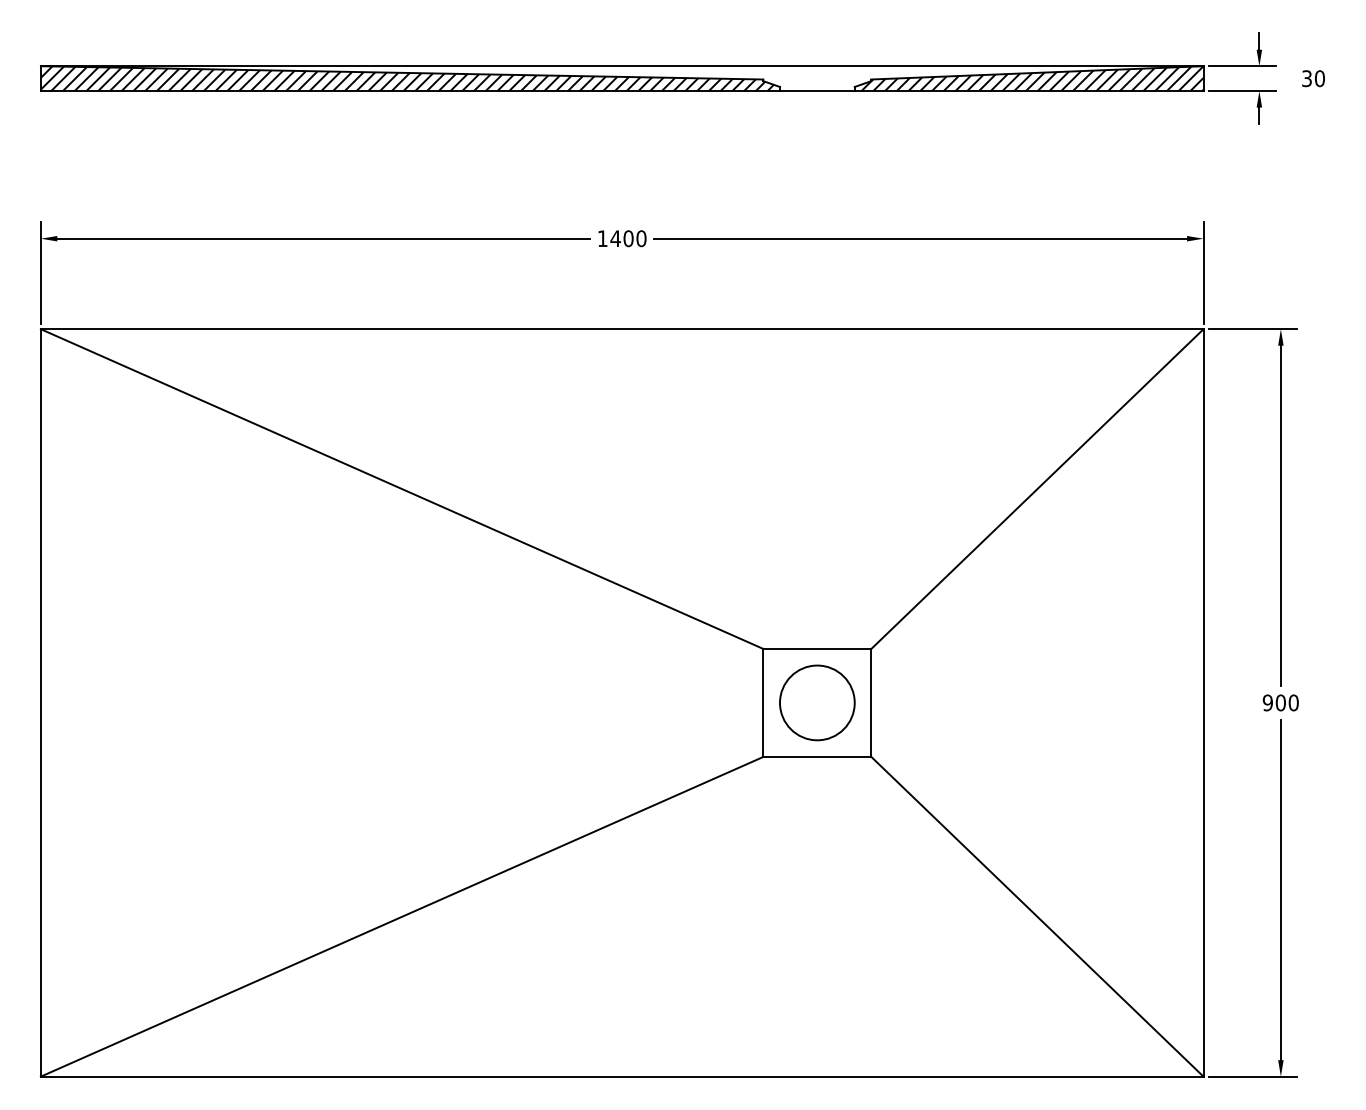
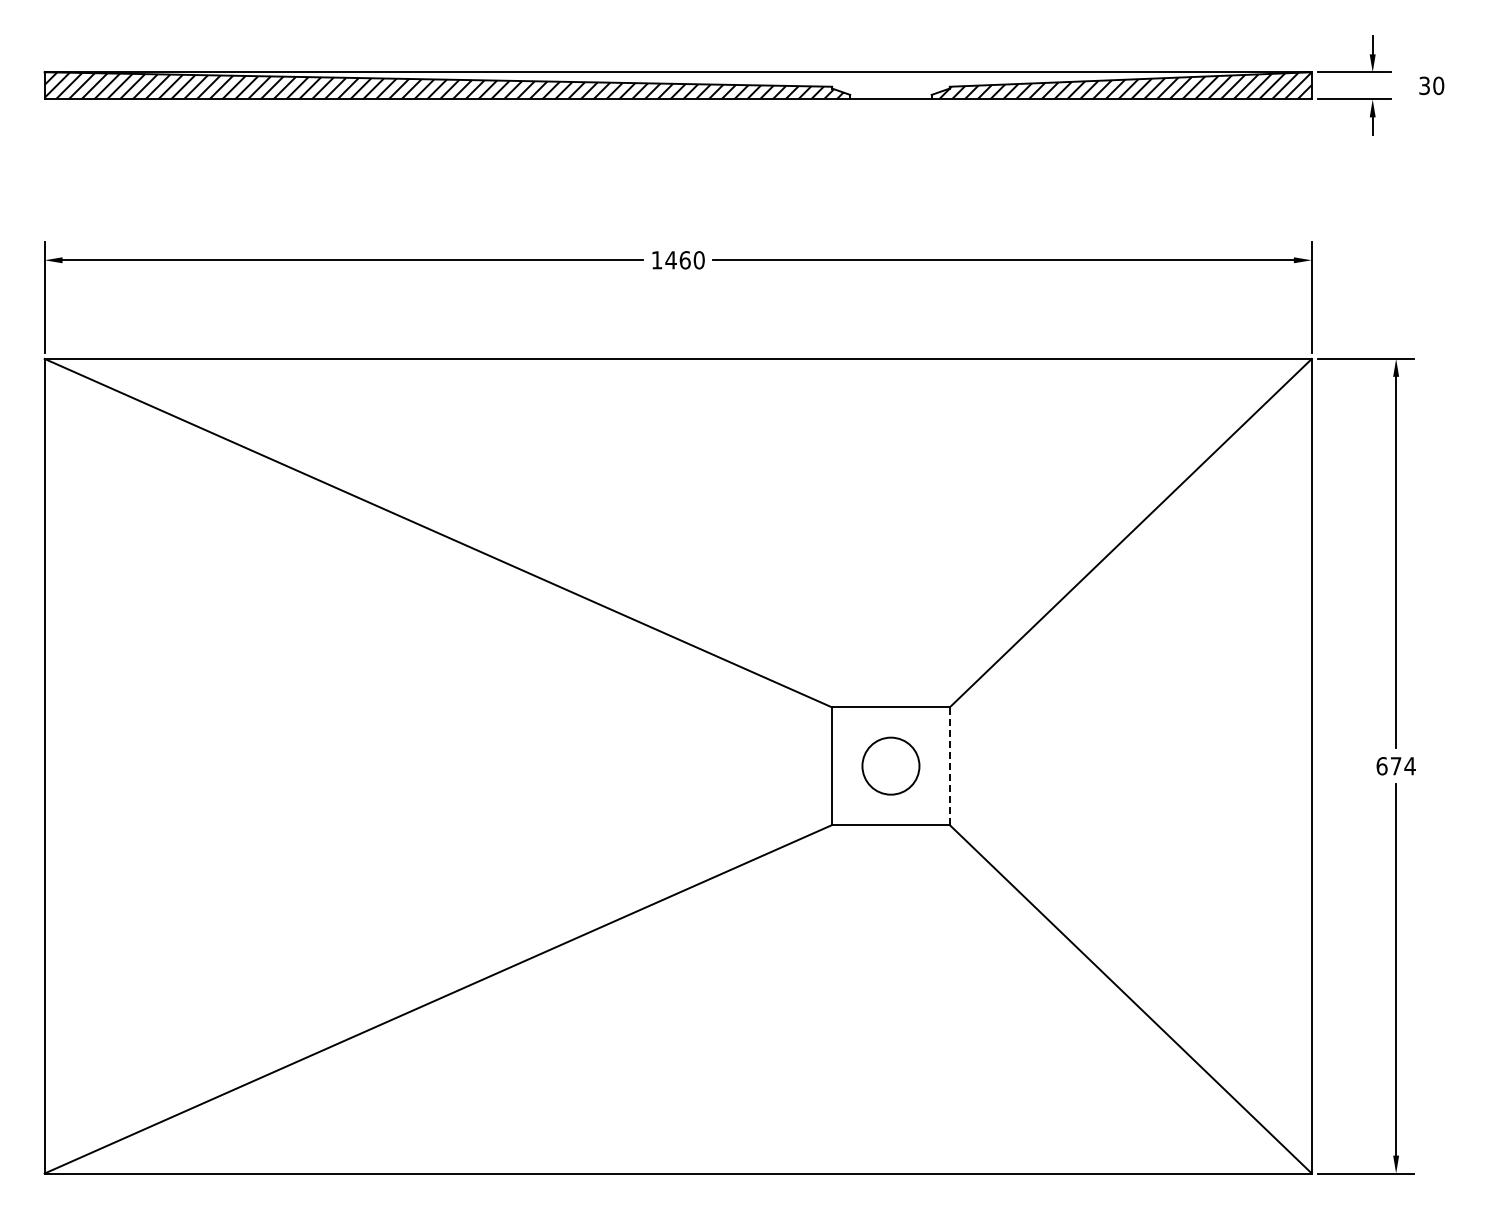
text: (627, 238) -> (684, 260), 1400 -> 1460
circle: (816, 702) -> (890, 765), size x0.7
line: (871, 703) -> (949, 766), solid -> dashed
text: (1280, 703) -> (1395, 766), 900 -> 674

